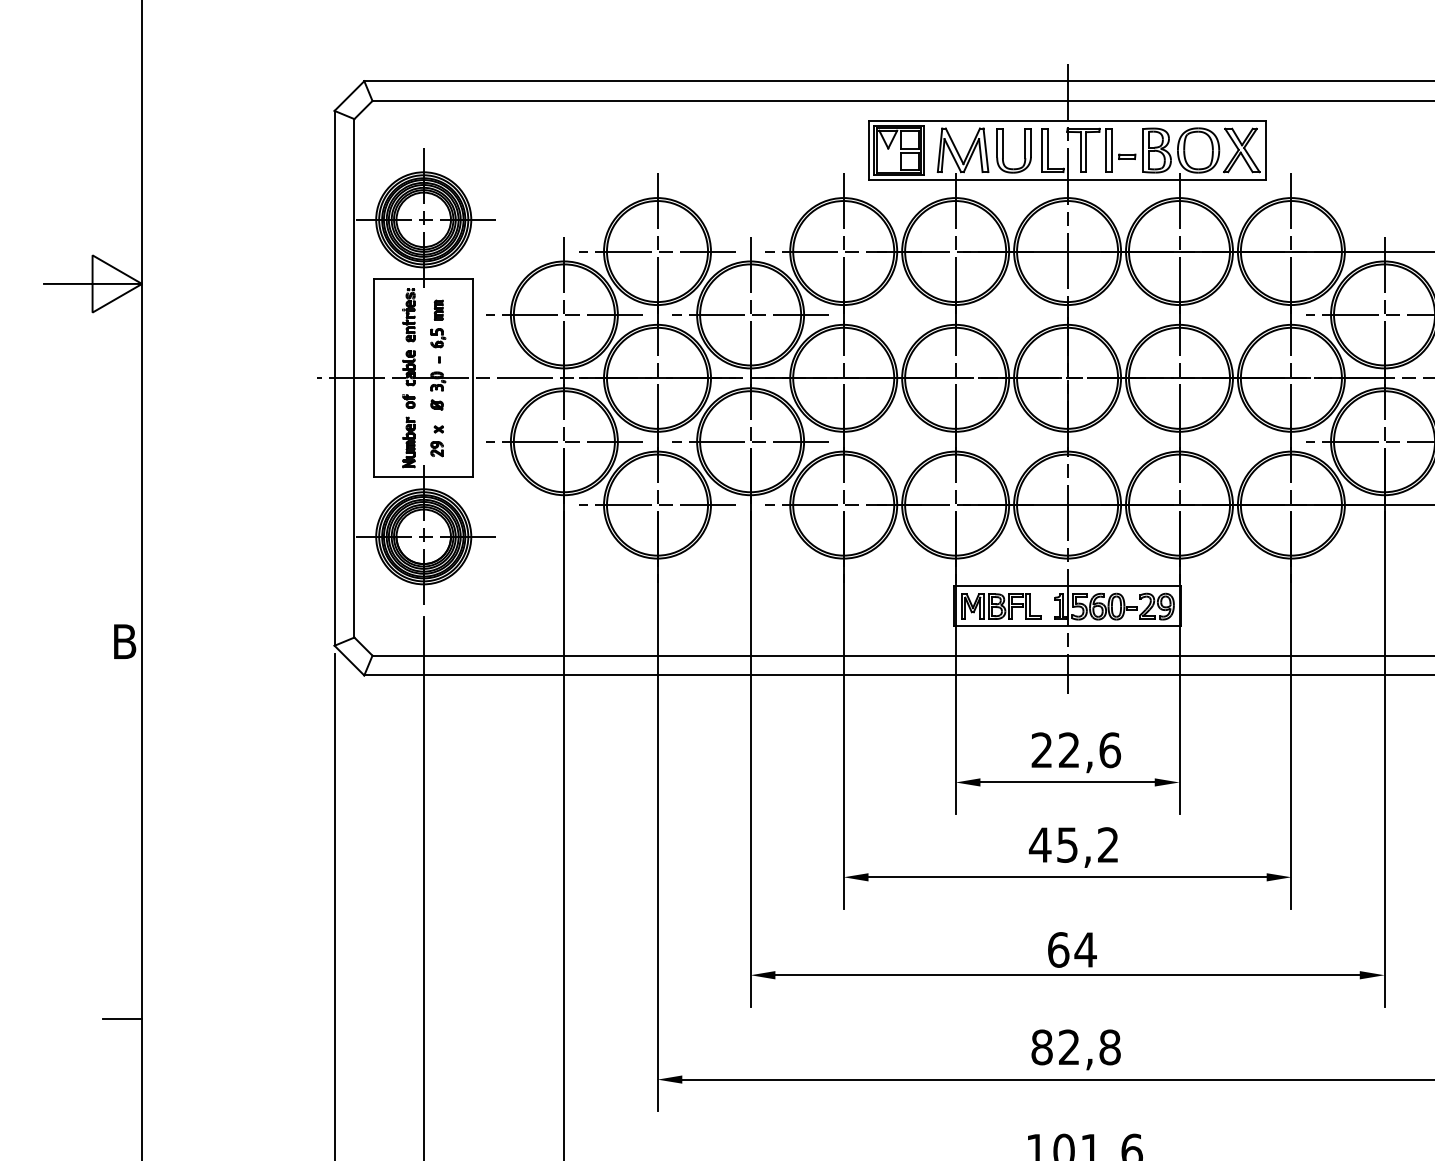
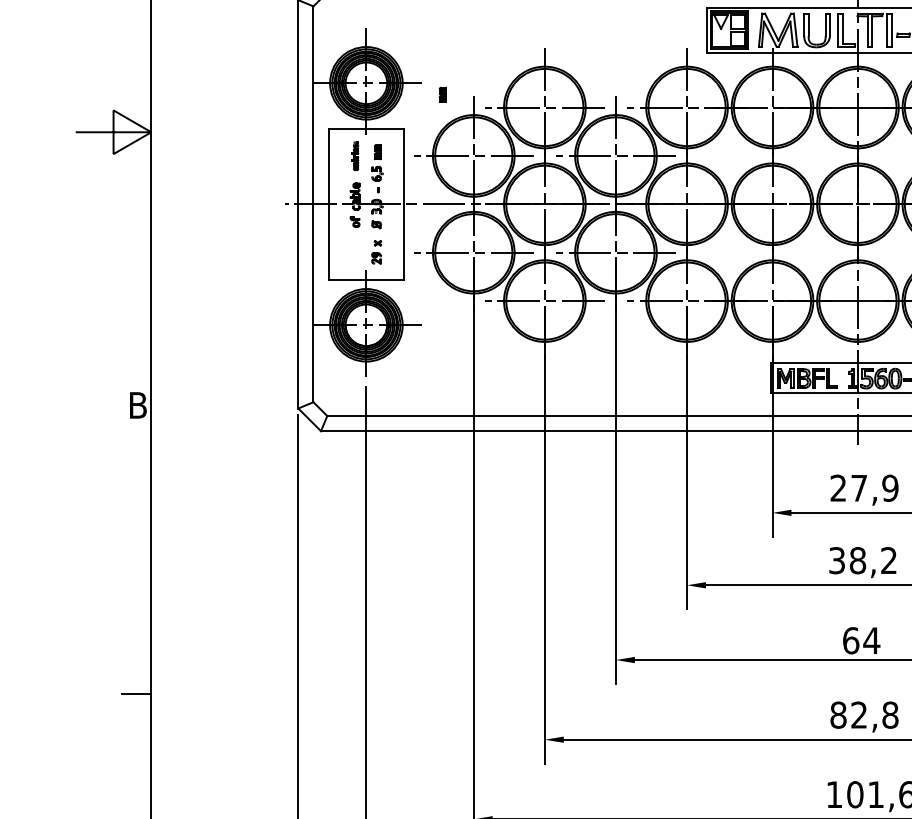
part: (523, 234) -> (442, 94), added
part: (408, 315) -> (354, 156), size x0.7
part: (408, 442) -> (354, 253), removed
text: (1090, 750) -> (875, 488), 22,6 -> 27,9
text: (1053, 844) -> (847, 560), 45,2 -> 38,2

